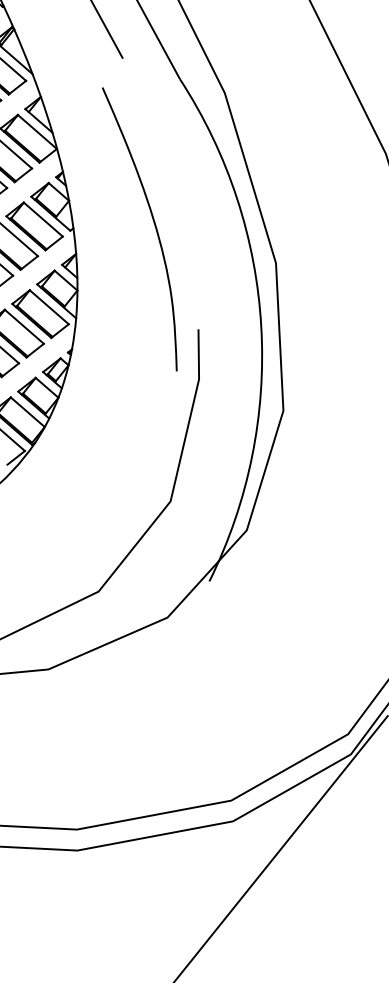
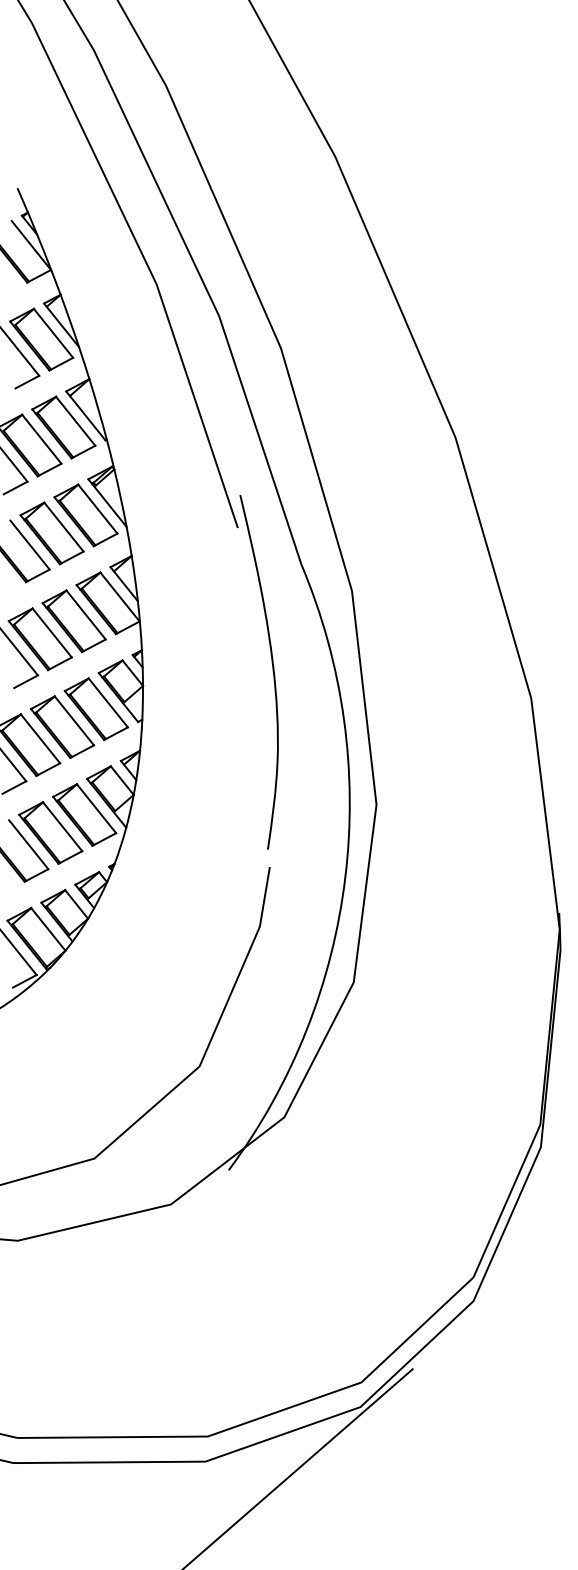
curve: (154, 226) -> (272, 671), moved

